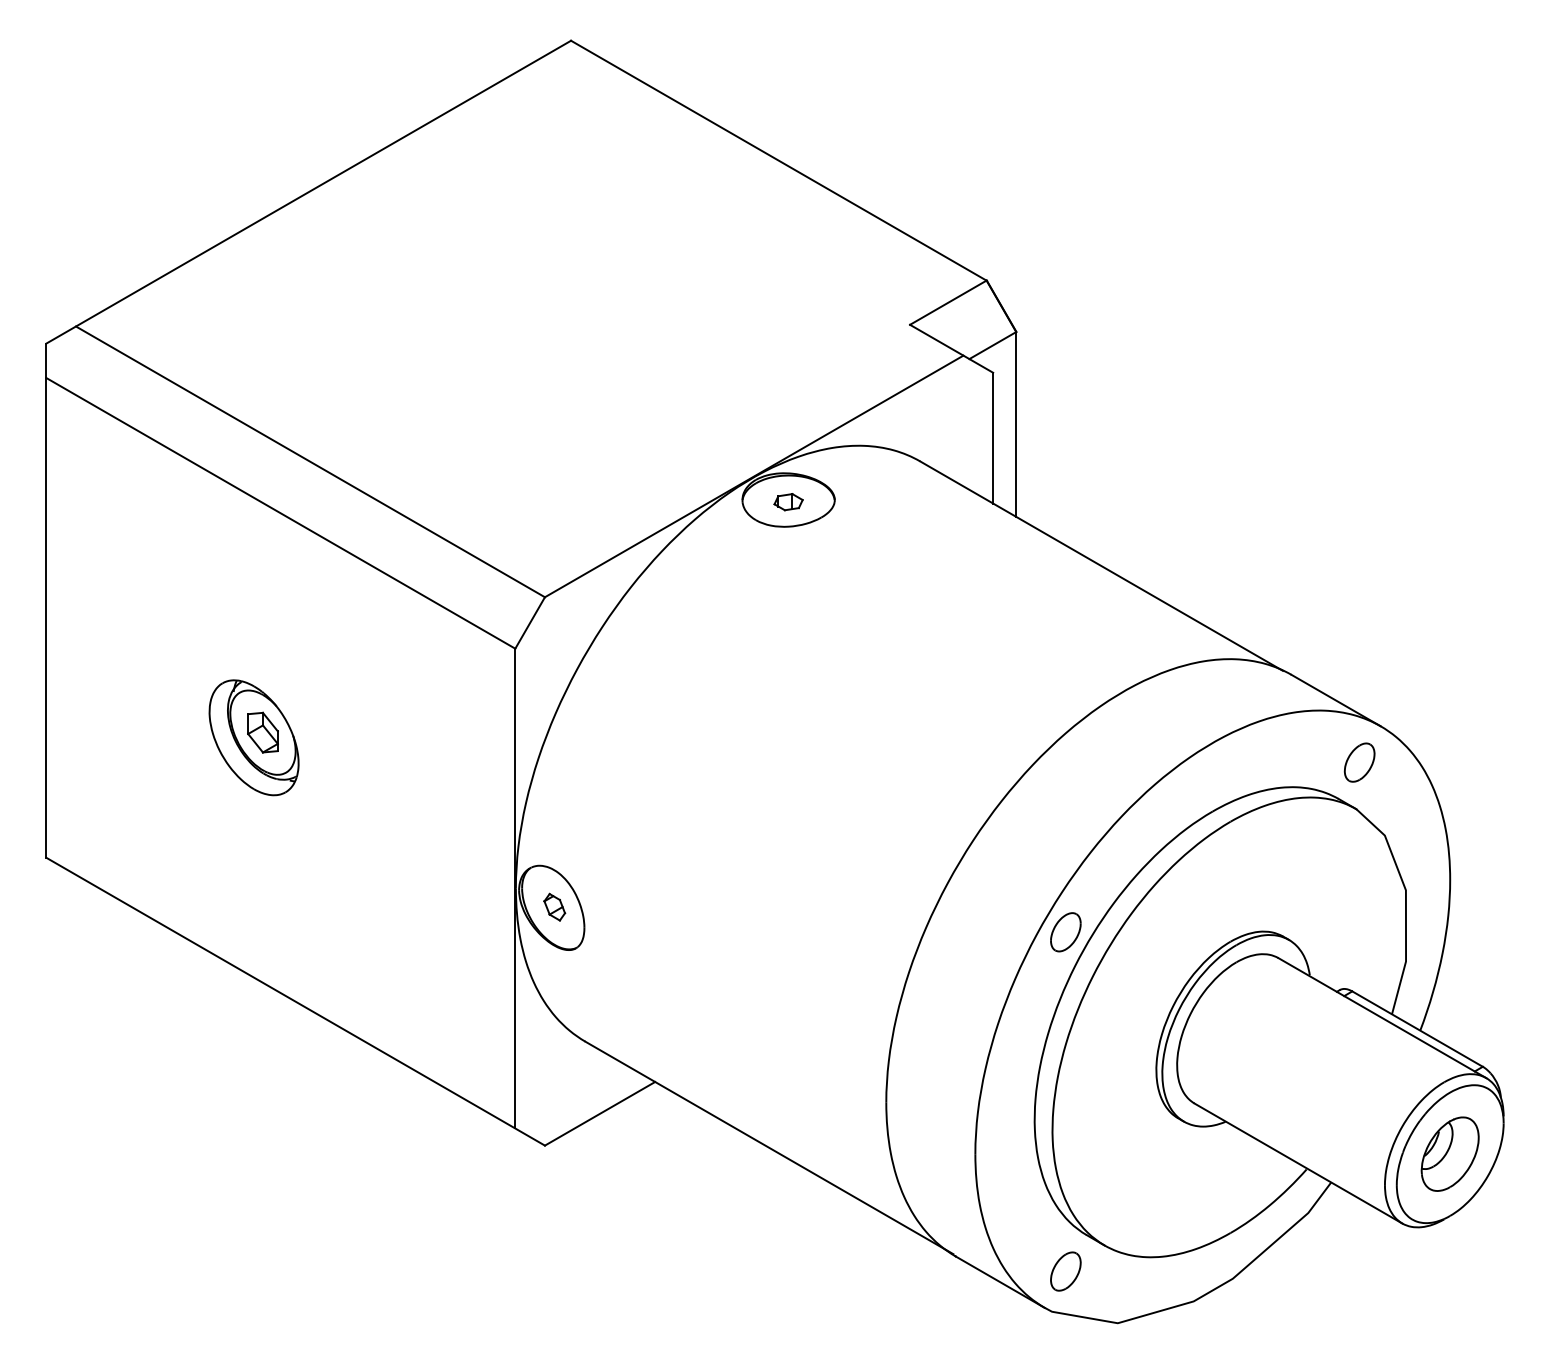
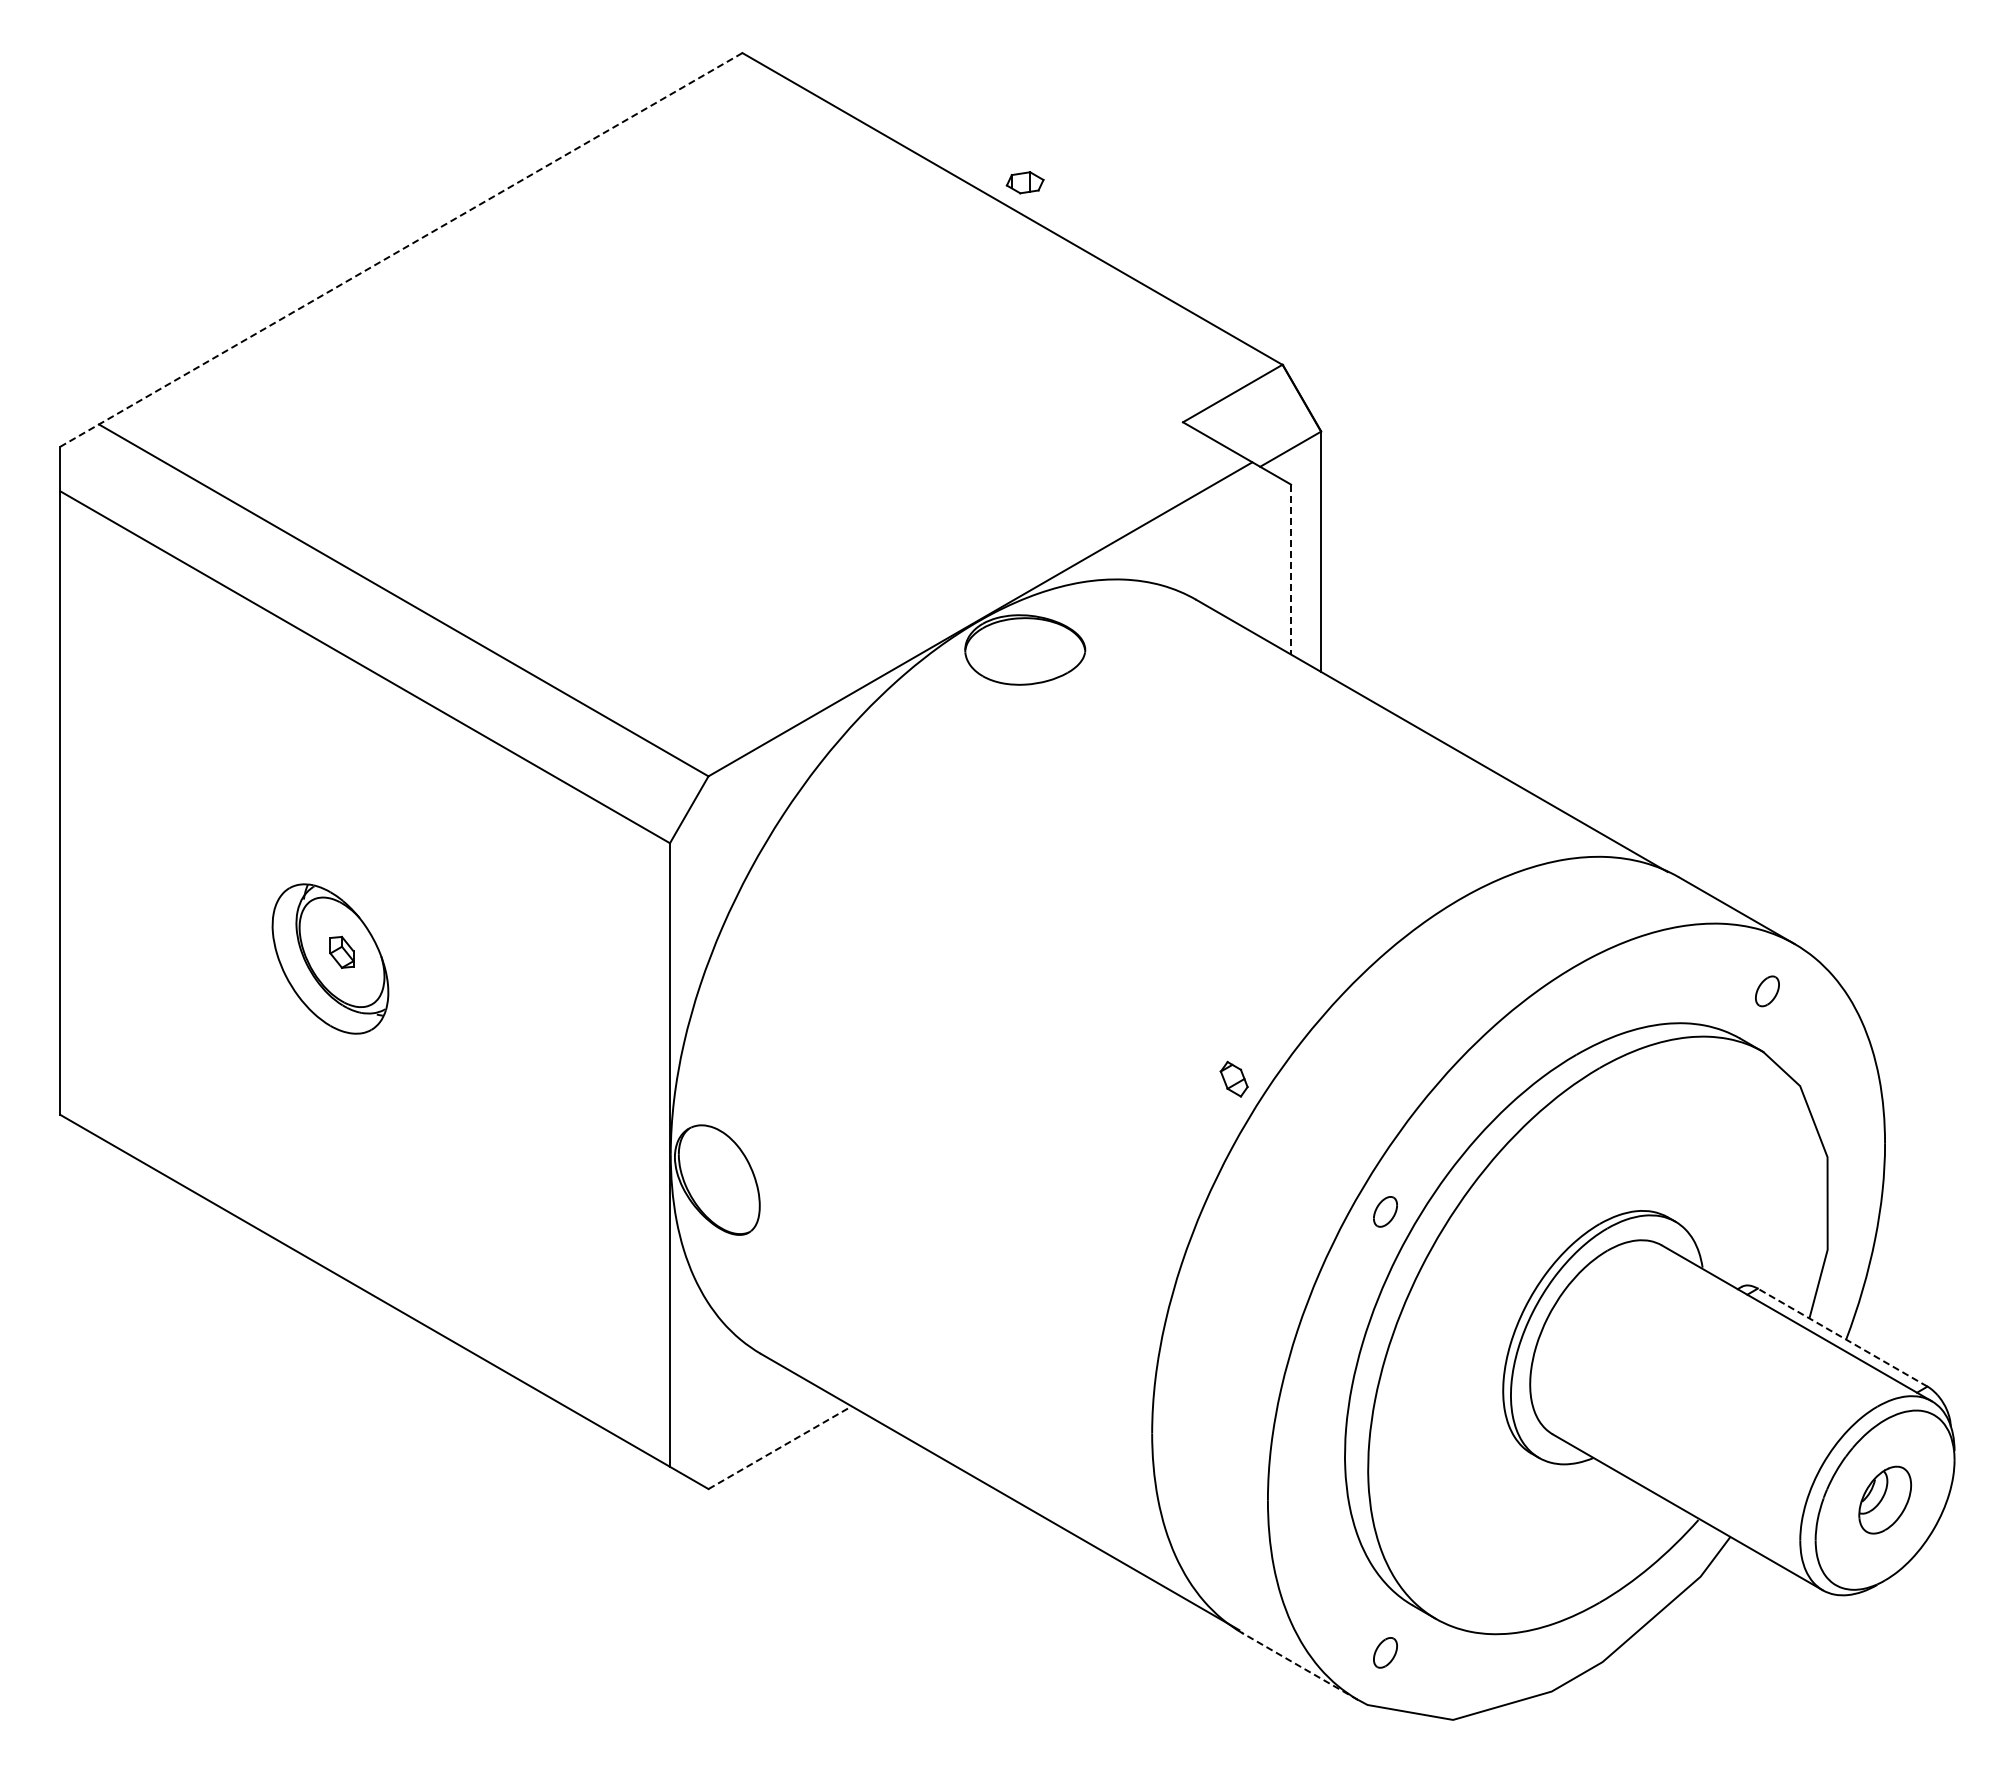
line: (308, 191) -> (401, 249), solid -> dashed
line: (993, 438) -> (1291, 569), solid -> dashed
part: (788, 501) -> (1024, 182), moved
part: (262, 732) -> (341, 952), size x0.6
part: (1359, 762) -> (1767, 991), size x0.6
part: (554, 906) -> (1233, 1078), moved
part: (1065, 932) -> (1385, 1211), size x0.6
line: (1417, 1028) -> (1842, 1337), solid -> dashed
line: (600, 1113) -> (780, 1447), solid -> dashed
part: (1450, 1153) -> (1885, 1499), size x0.7
part: (1065, 1271) -> (1385, 1652), size x0.6
line: (1000, 1282) -> (1300, 1666), solid -> dashed

